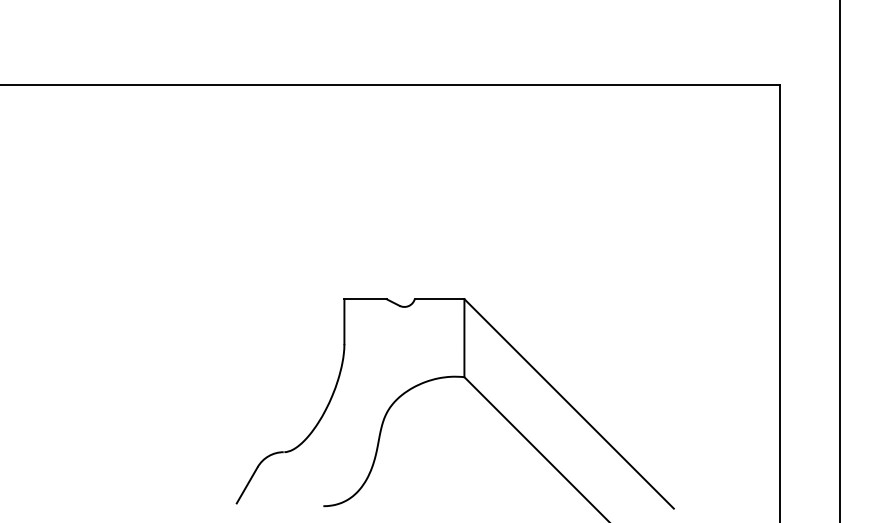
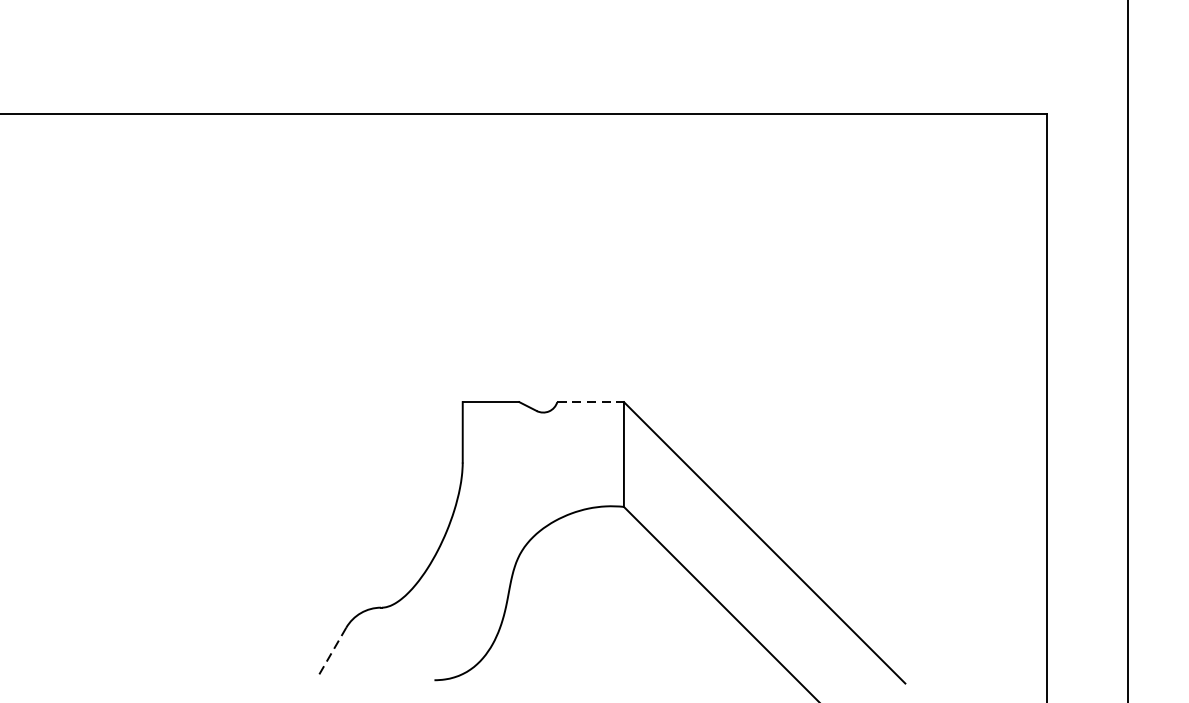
line: (439, 299) -> (590, 402), solid -> dashed
line: (247, 485) -> (332, 652), solid -> dashed

